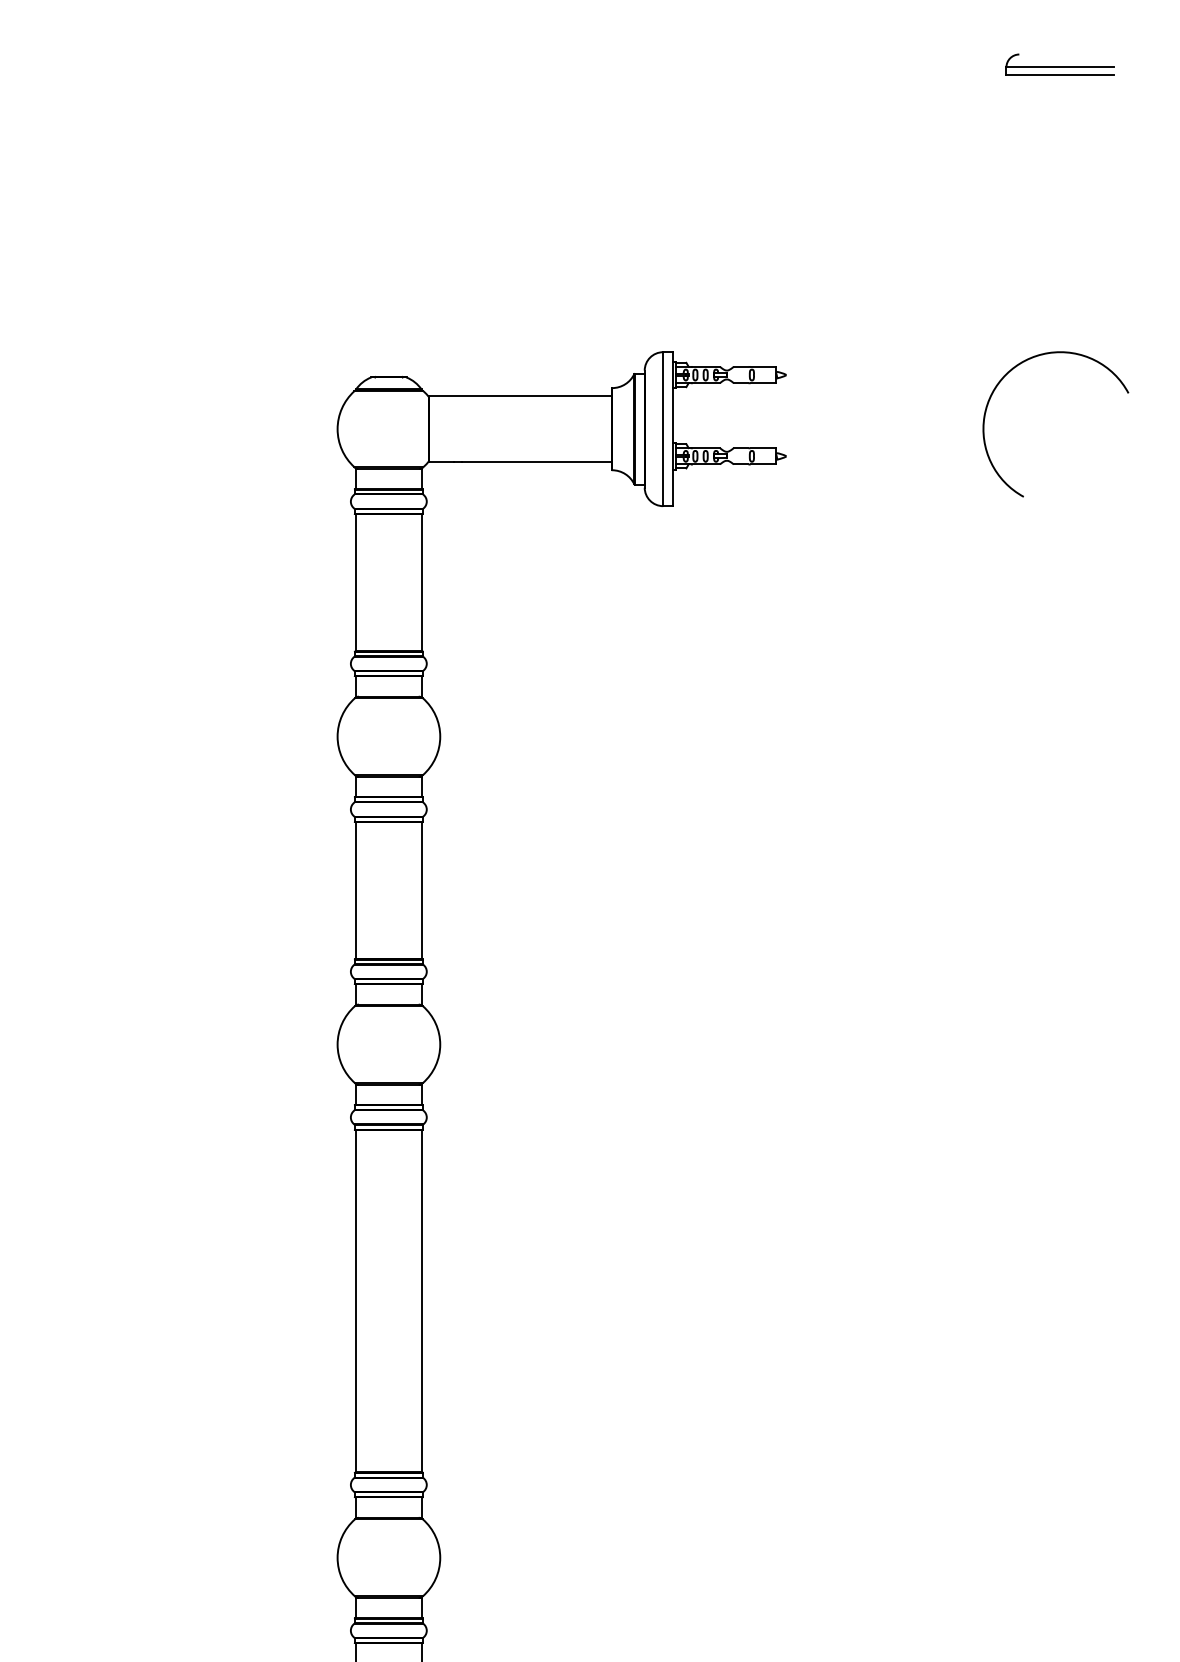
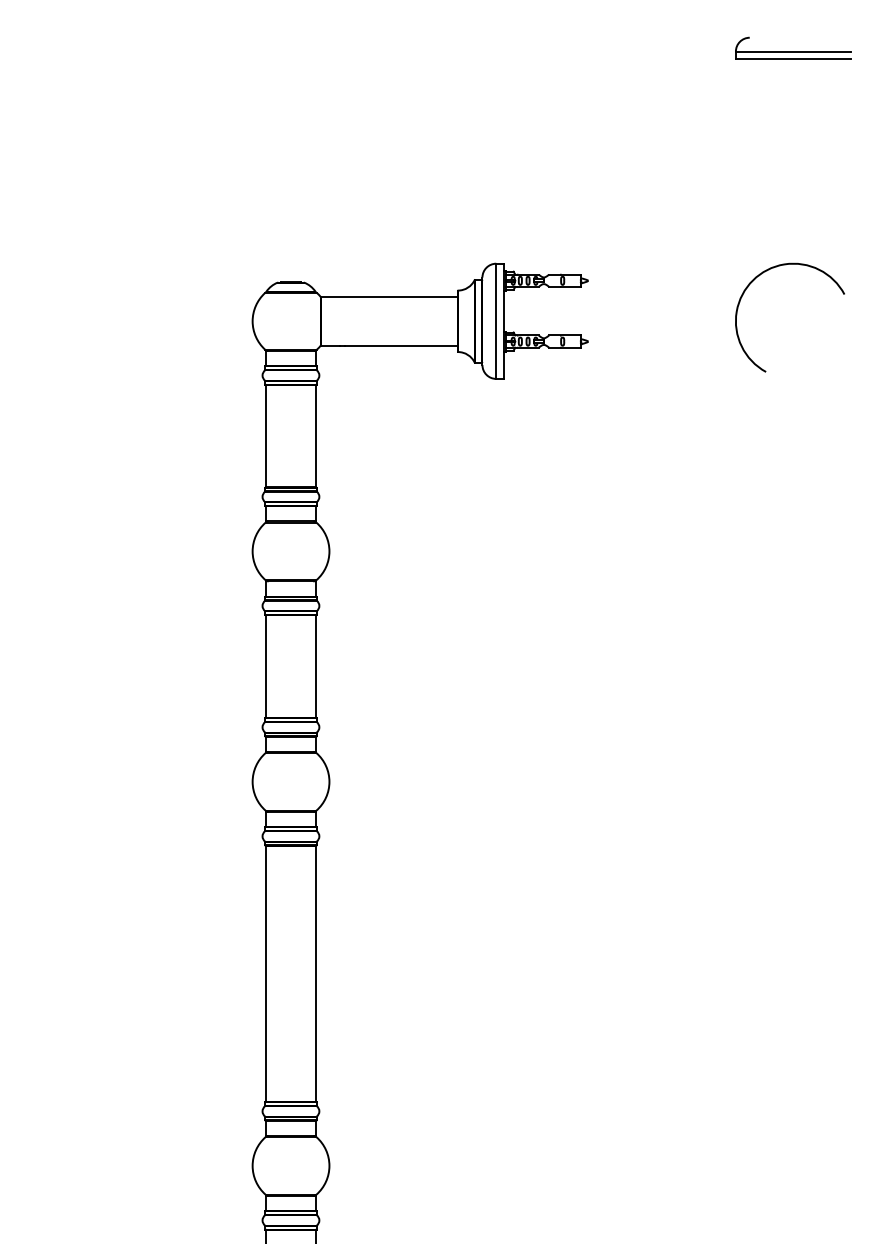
part: (1059, 64) -> (792, 48), size x1.43

